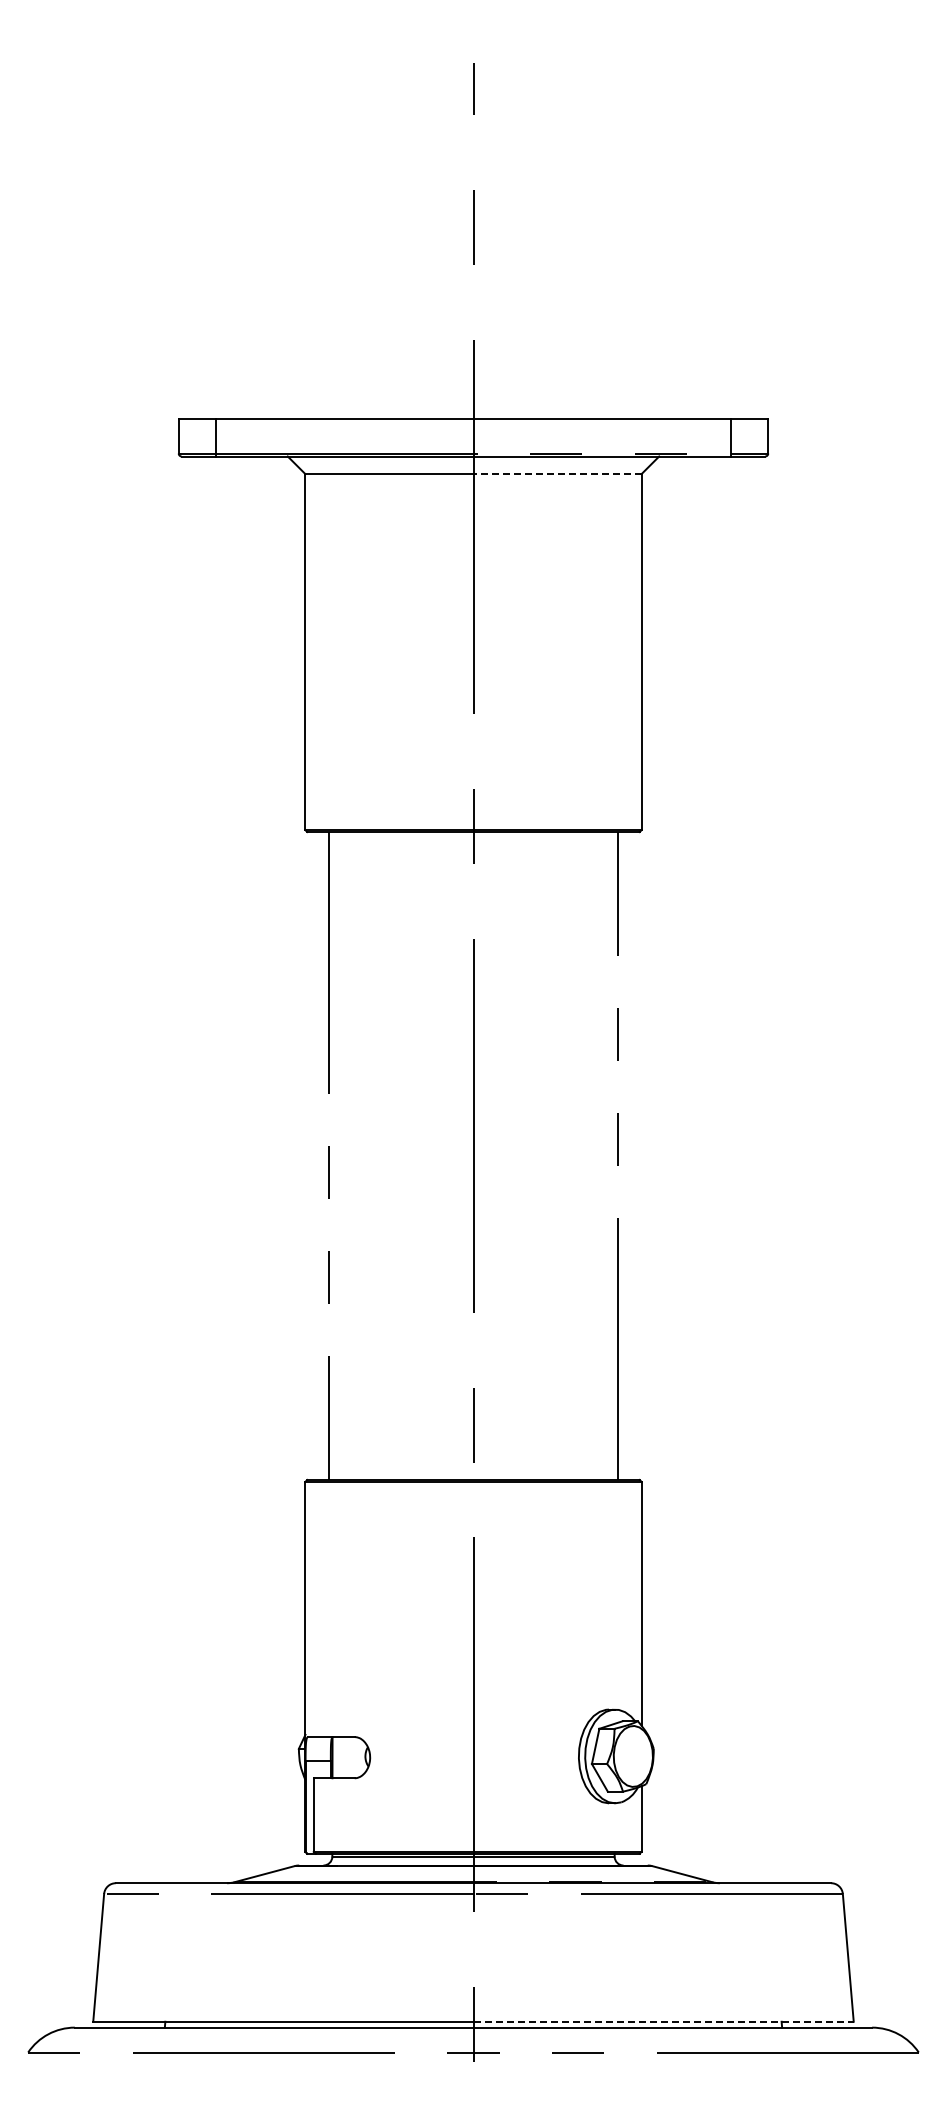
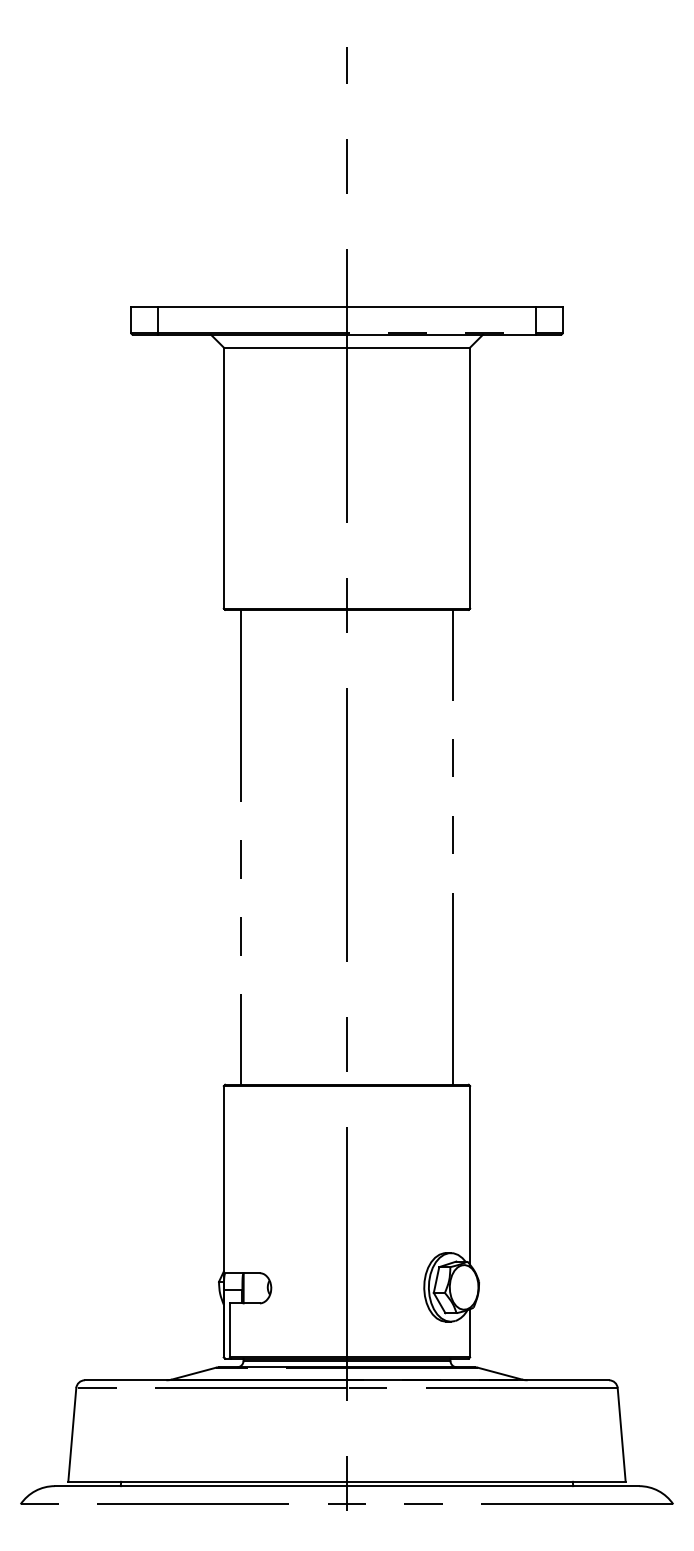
line: (557, 474) -> (408, 347), dashed -> solid
line: (664, 2021) -> (486, 1481), dashed -> solid

